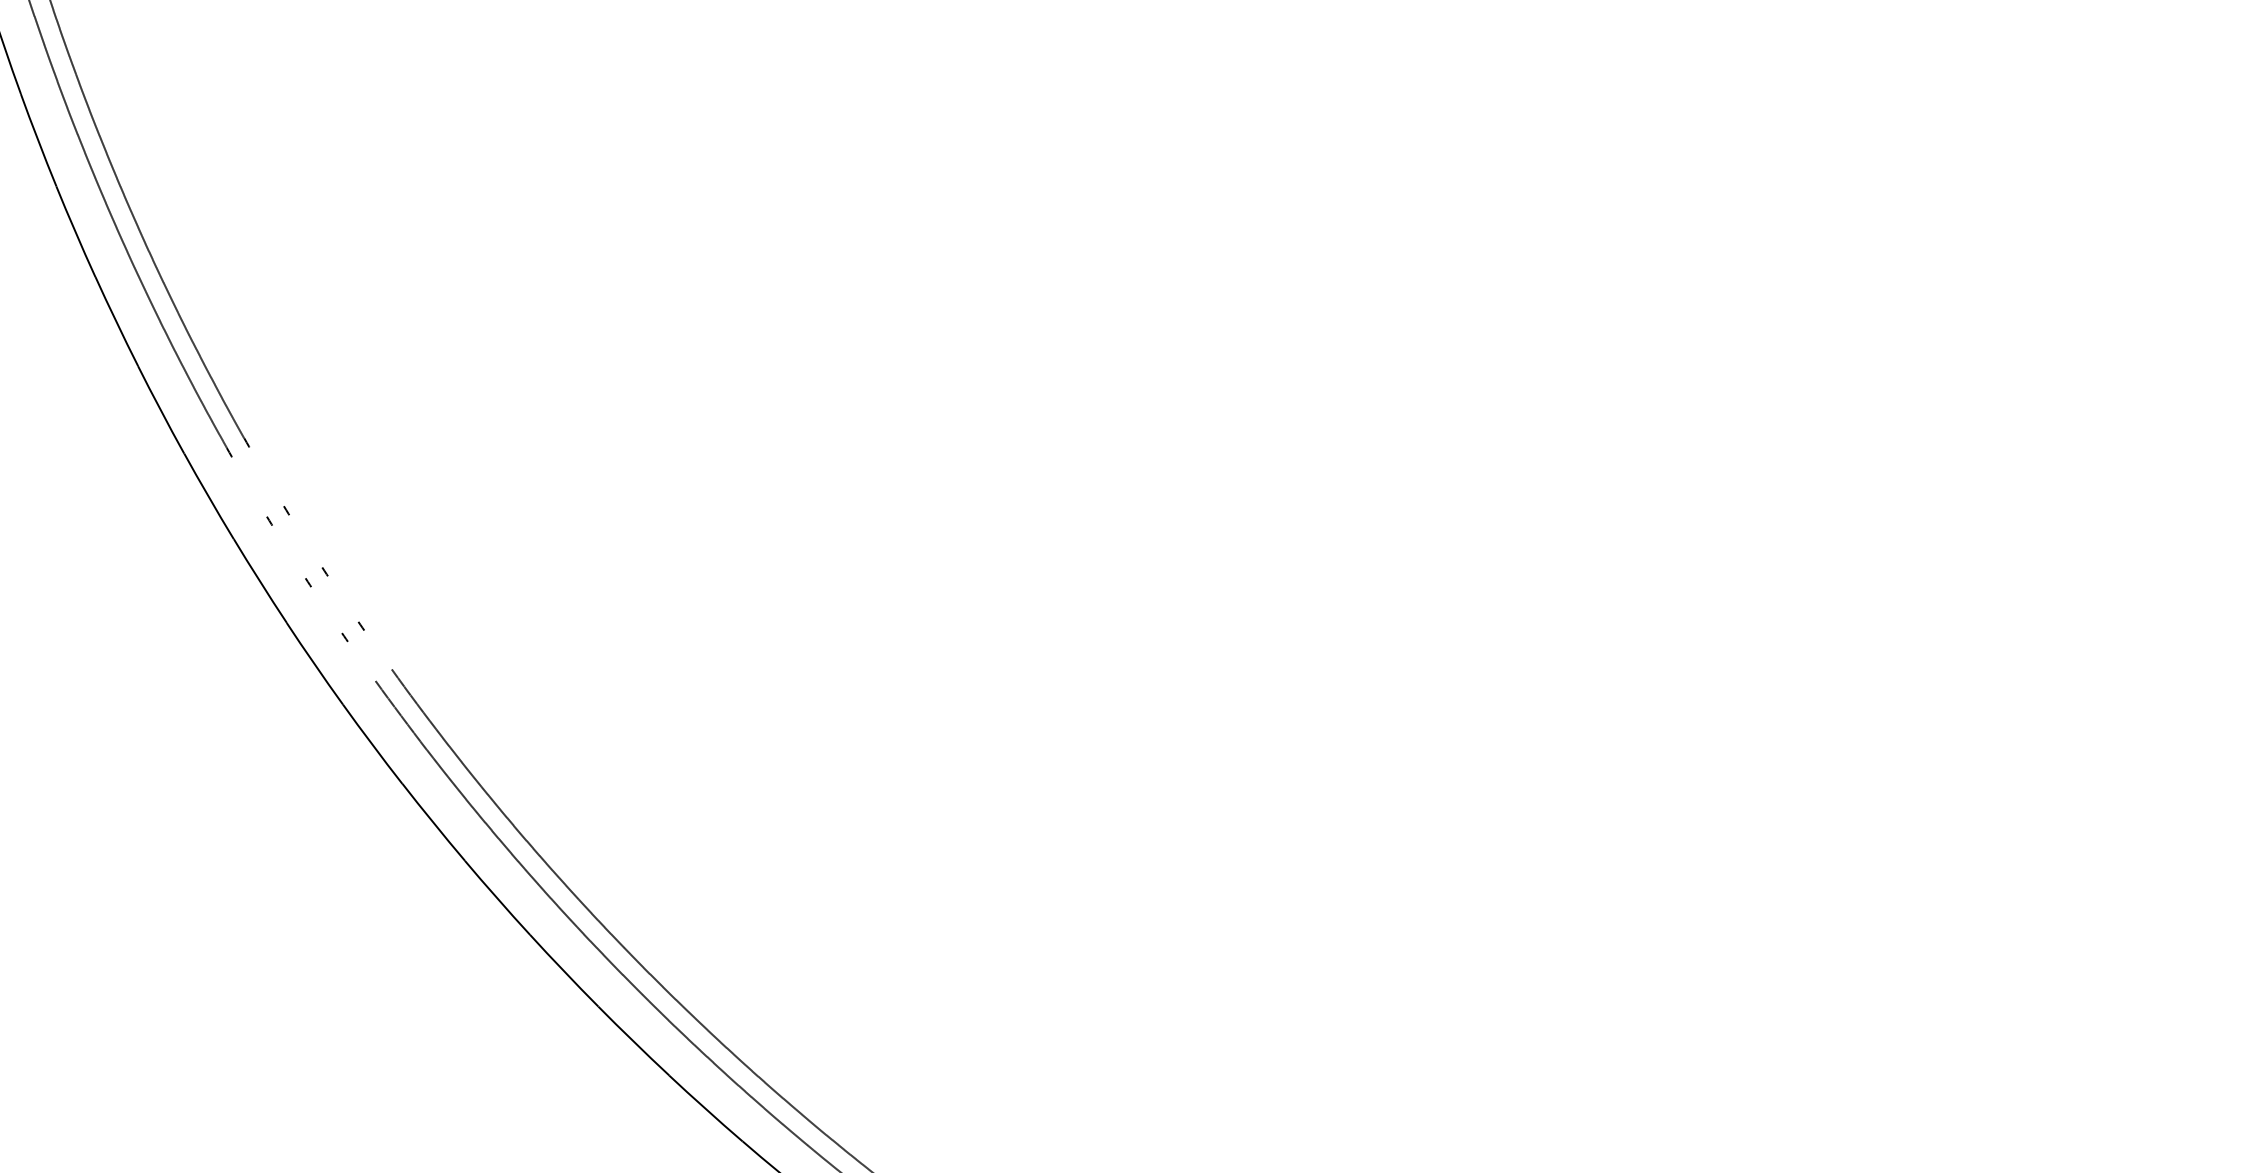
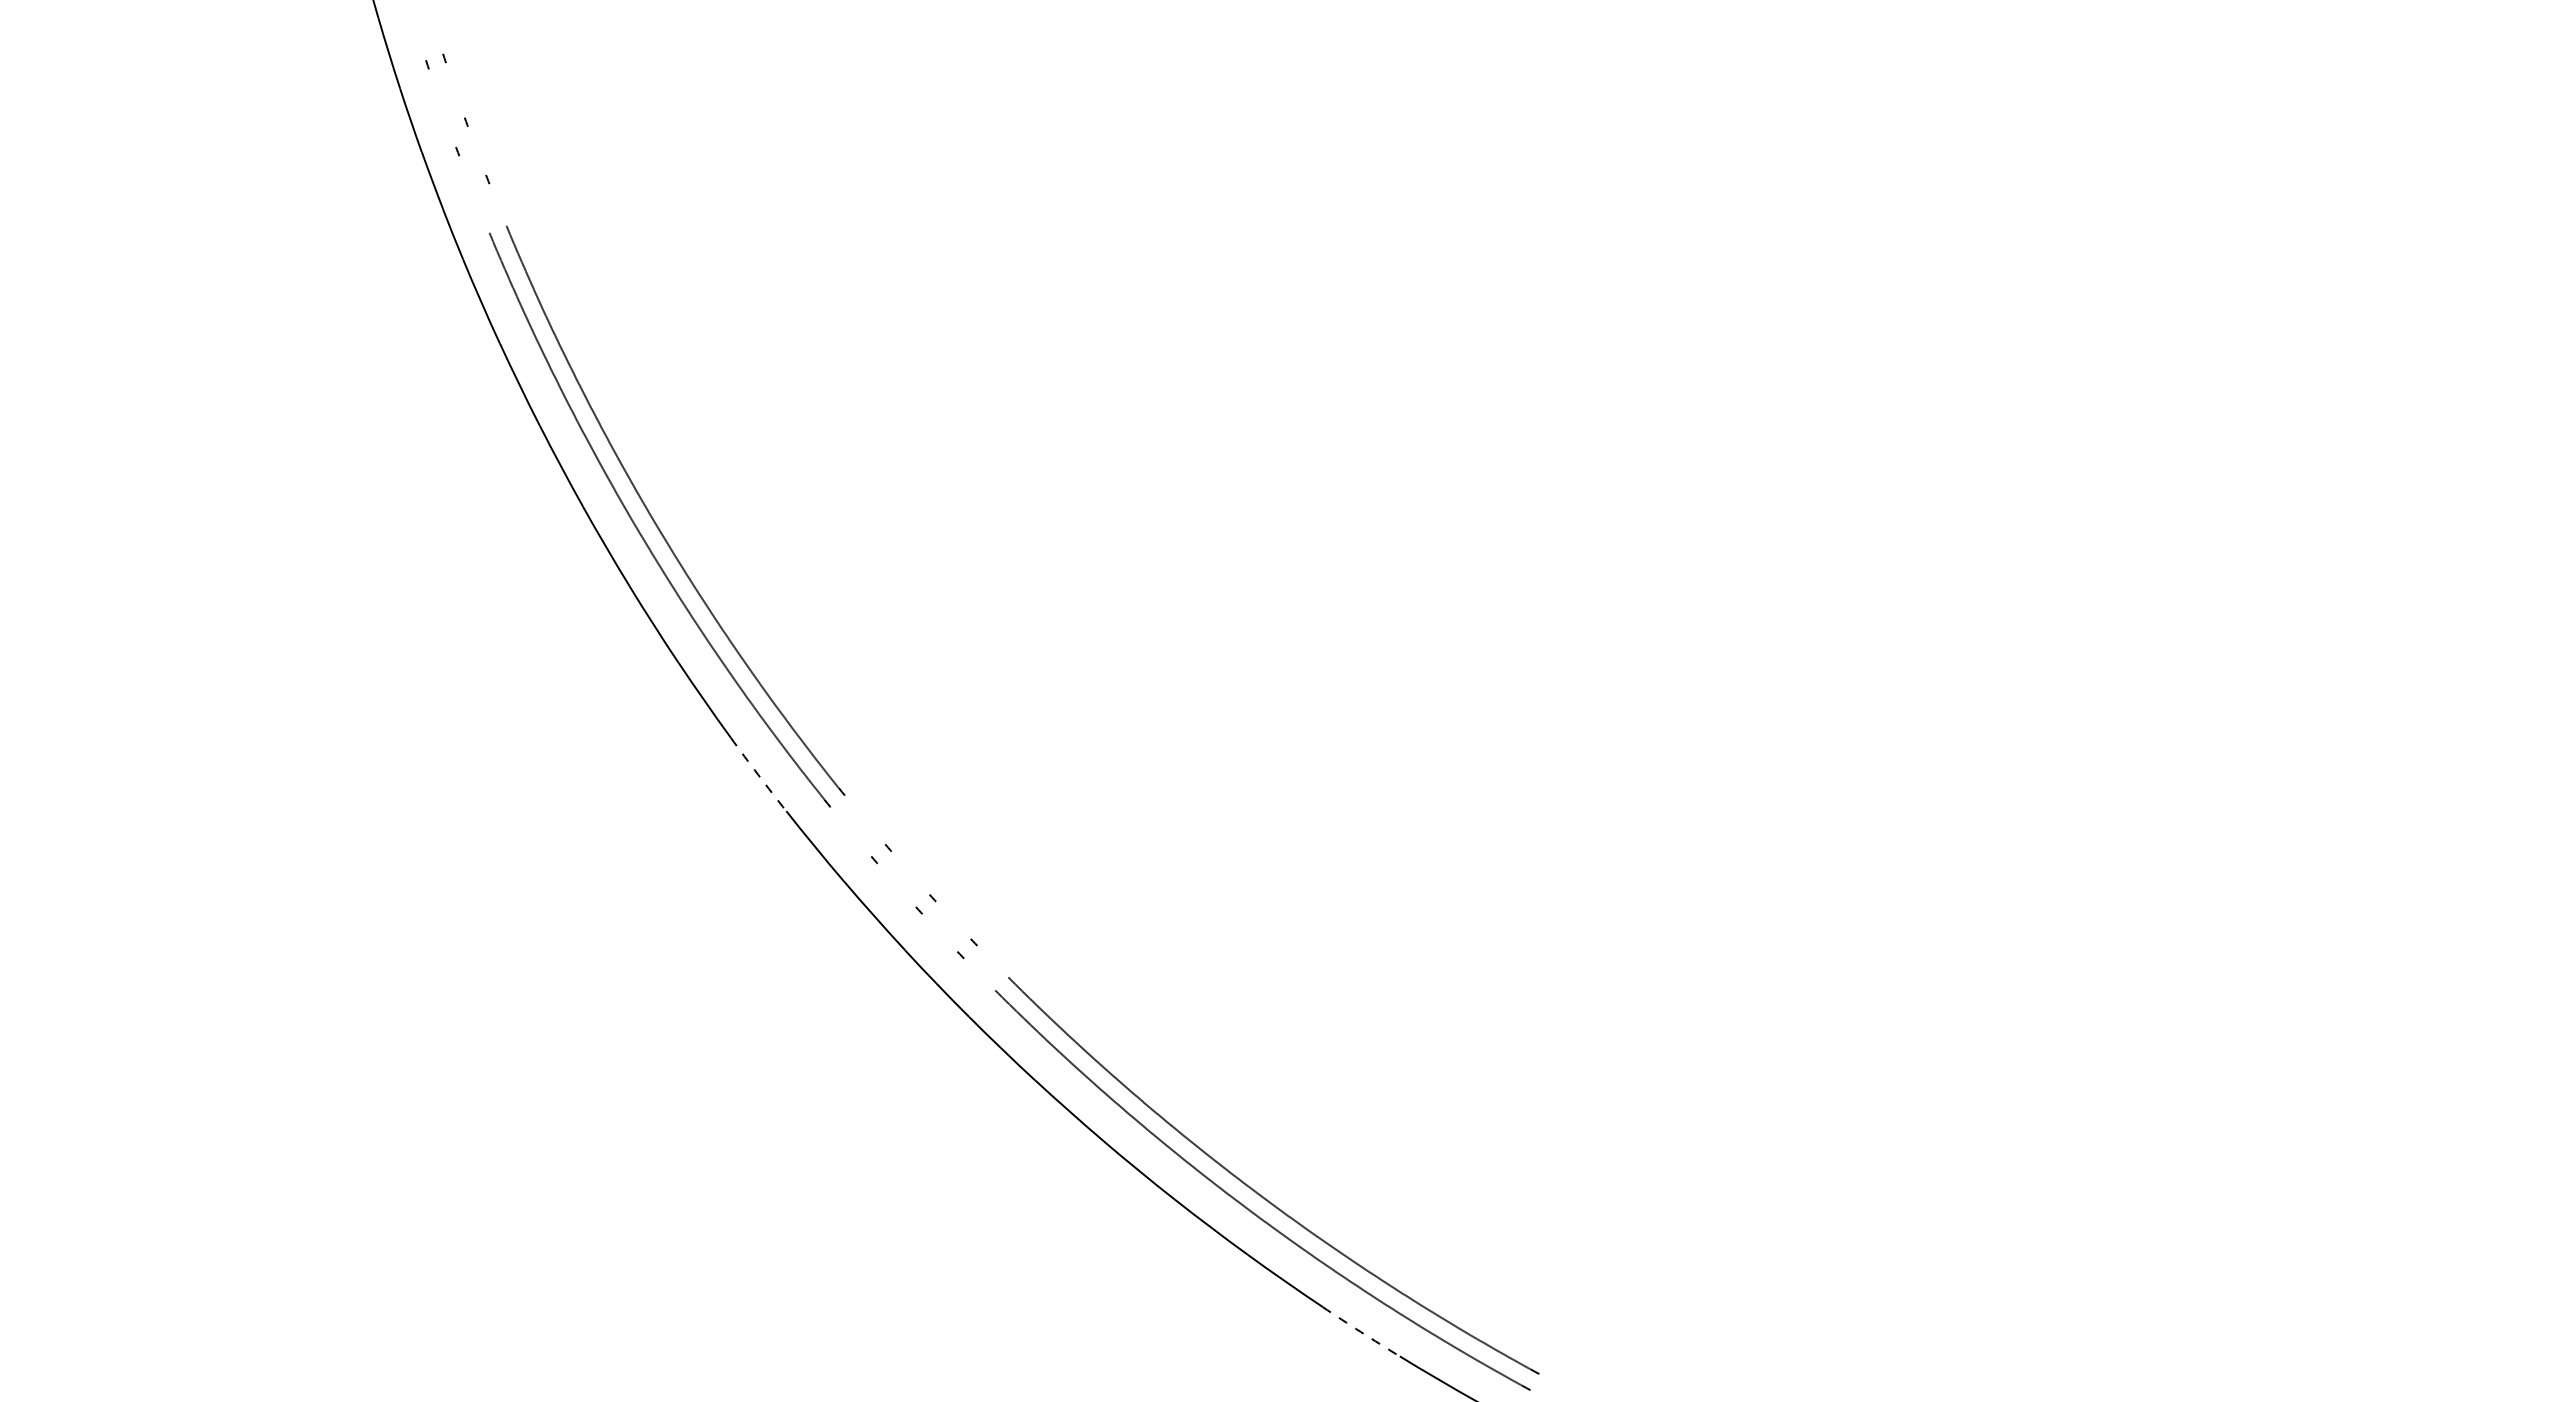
arc: (161, 409) -> (758, 774), solid -> dashed
arc: (706, 1109) -> (1361, 1332), solid -> dashed

